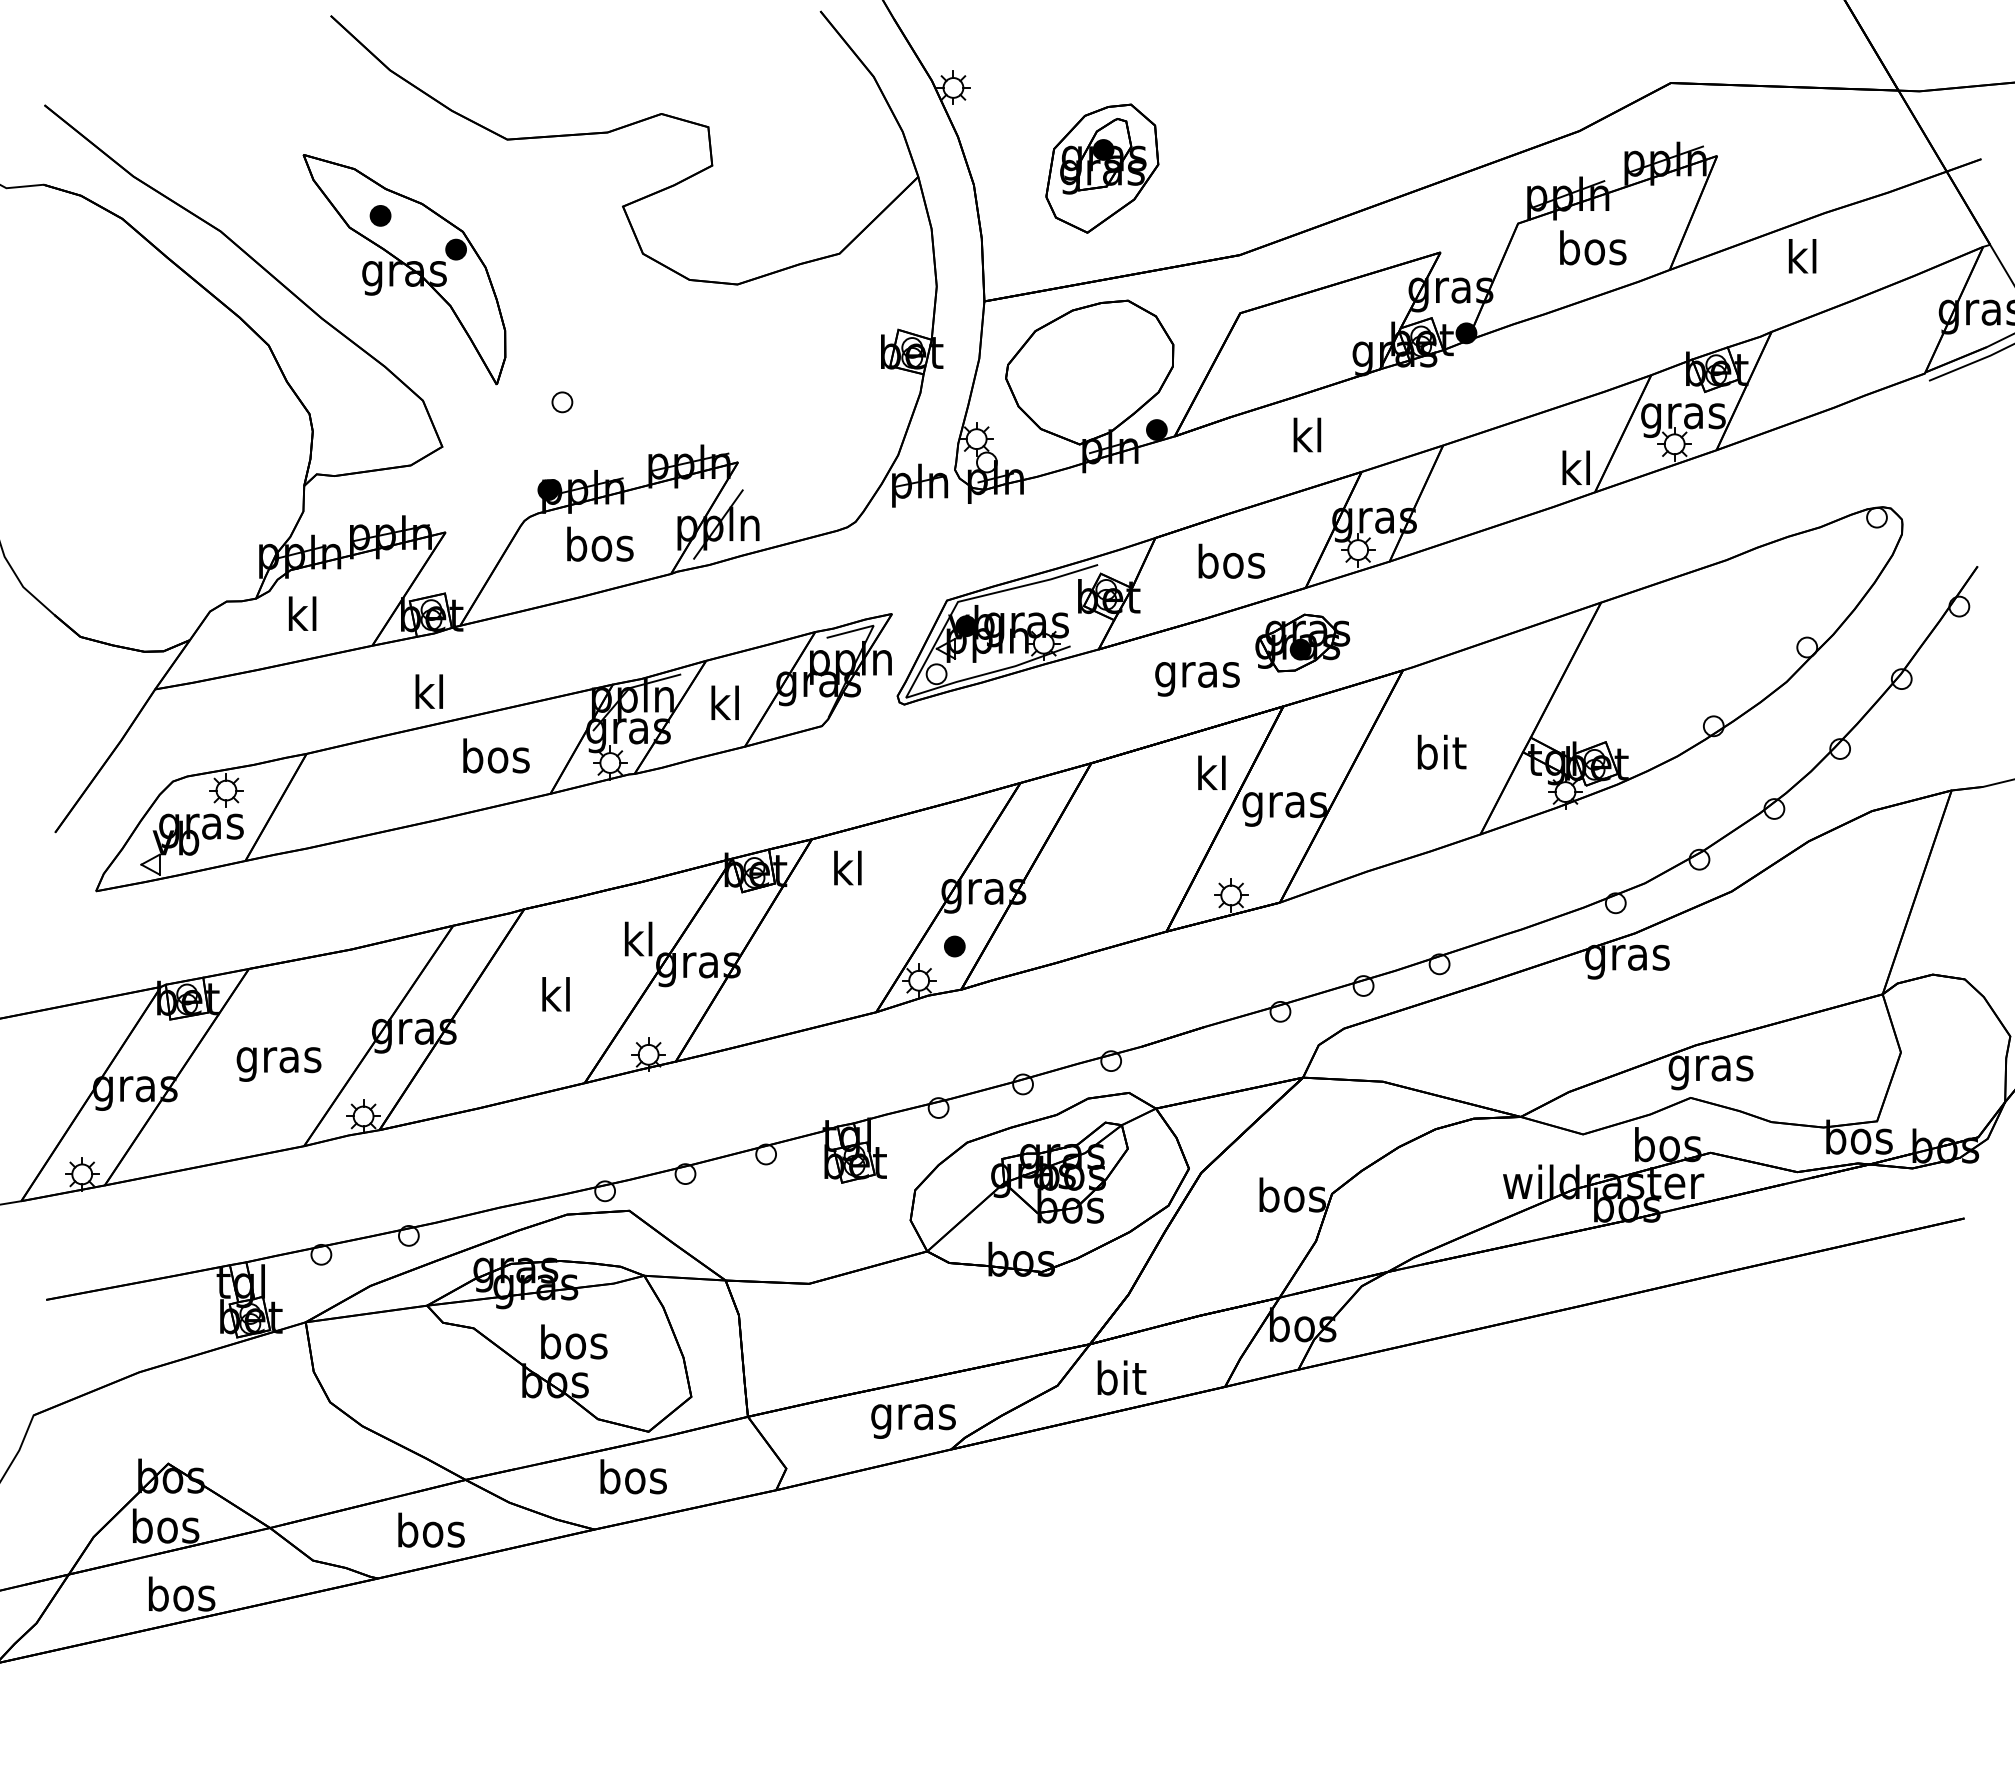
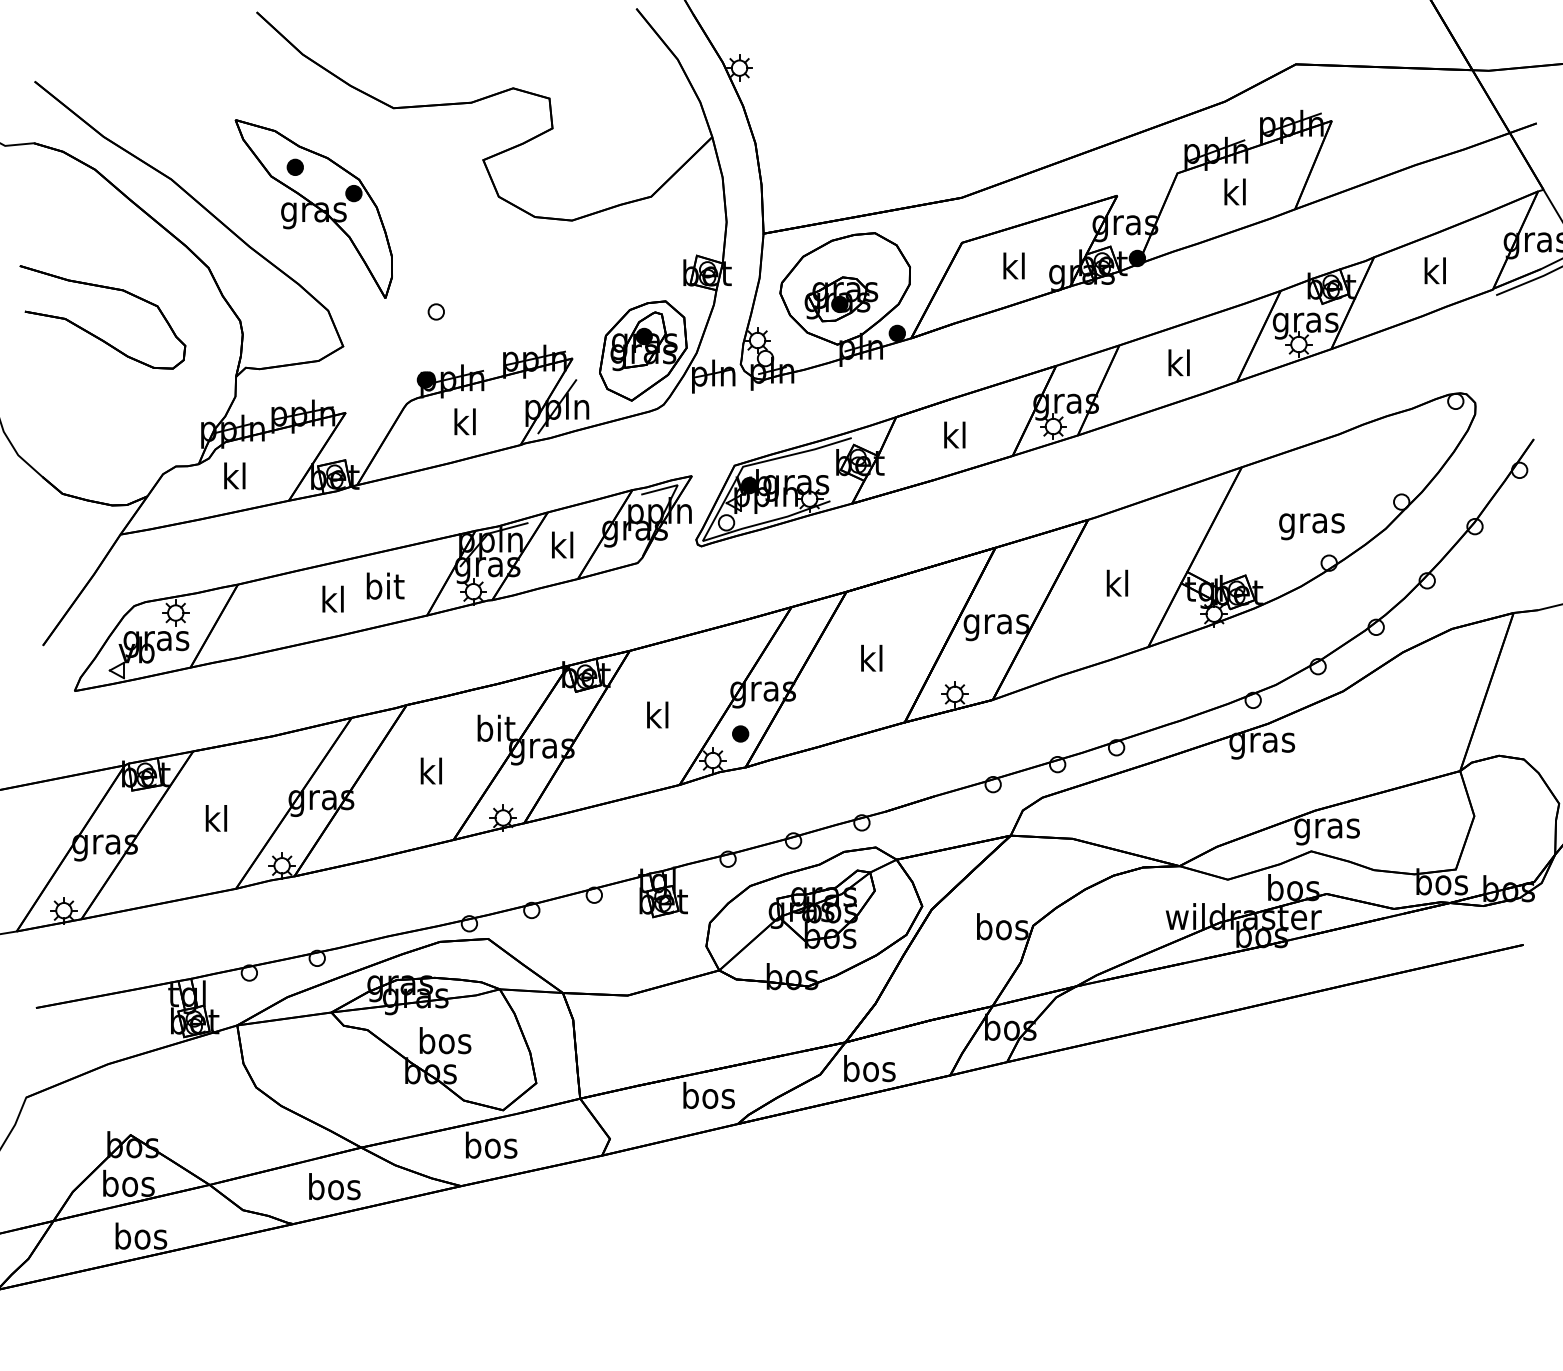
part: (1102, 168) -> (643, 350), moved
text: (1593, 247) -> (1235, 191), bos -> kl
text: (1802, 256) -> (1435, 270), moved
part: (121, 431) -> (94, 334), added
text: (1307, 434) -> (1014, 265), moved
text: (1575, 467) -> (1178, 362), moved
text: (600, 543) -> (465, 421), bos -> kl
text: (1231, 560) -> (955, 434), bos -> kl
part: (1302, 642) -> (841, 298), moved
text: (1197, 679) -> (1311, 526), moved
text: (428, 691) -> (332, 599), moved
text: (1441, 751) -> (1118, 582), bit -> kl
text: (496, 755) -> (385, 585), bos -> bit
text: (1211, 772) -> (871, 657), moved
text: (847, 867) -> (657, 714), moved
text: (639, 938) -> (496, 727), kl -> bit
text: (278, 1059) -> (216, 821), gras -> kl
text: (1121, 1377) -> (869, 1068), bit -> bos
text: (913, 1416) -> (708, 1098), gras -> bos

